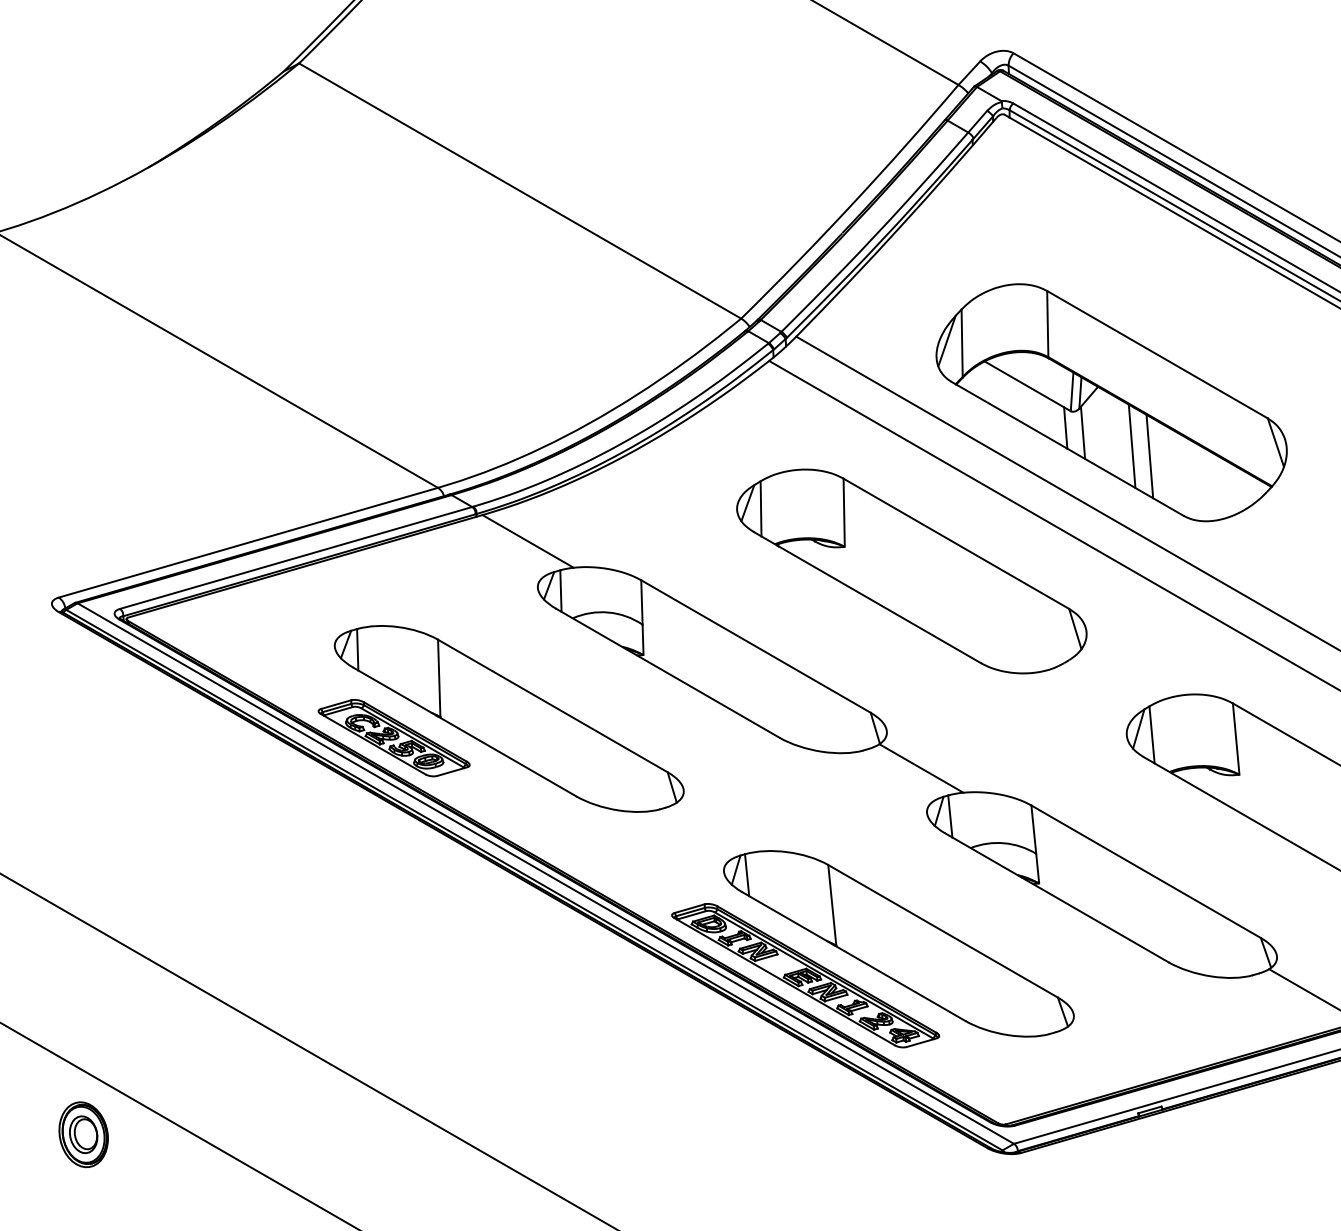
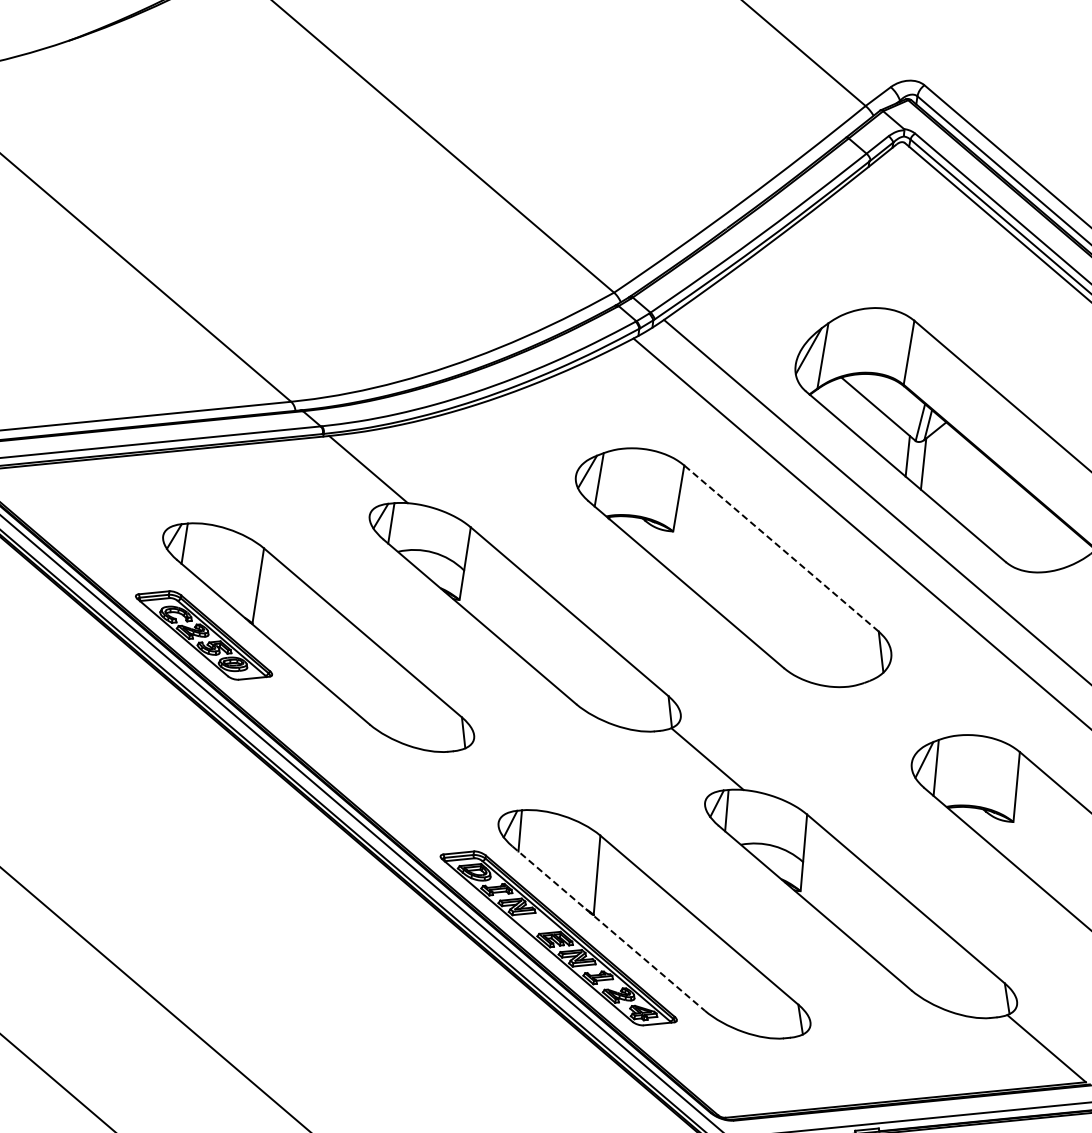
line: (1131, 446) -> (967, 485), removed
line: (1149, 456) -> (983, 498), removed
line: (955, 543) -> (780, 548), solid -> dashed
line: (853, 956) -> (608, 928), solid -> dashed

